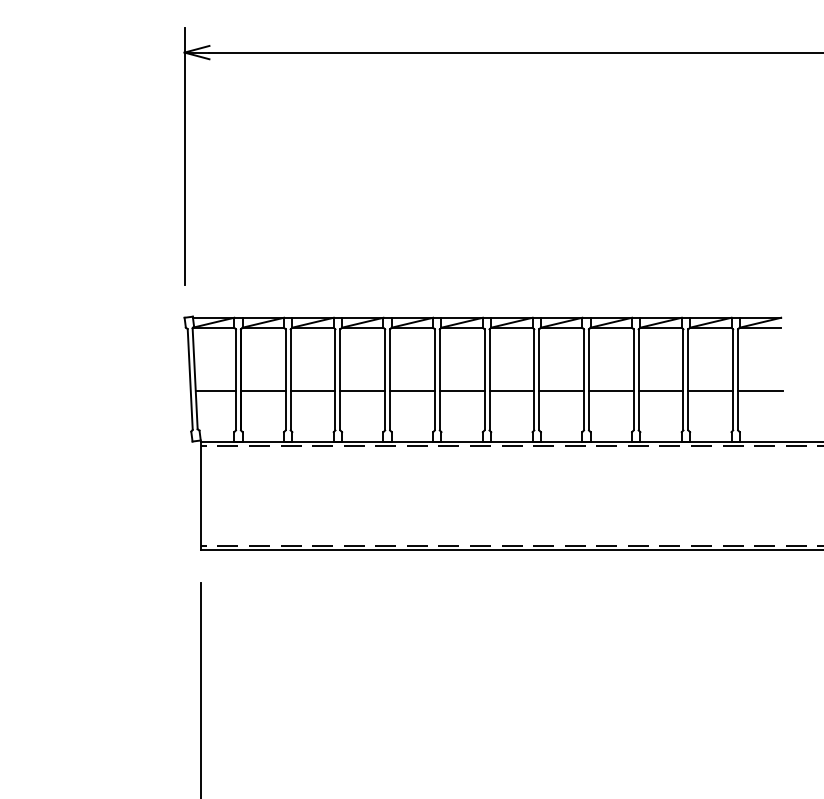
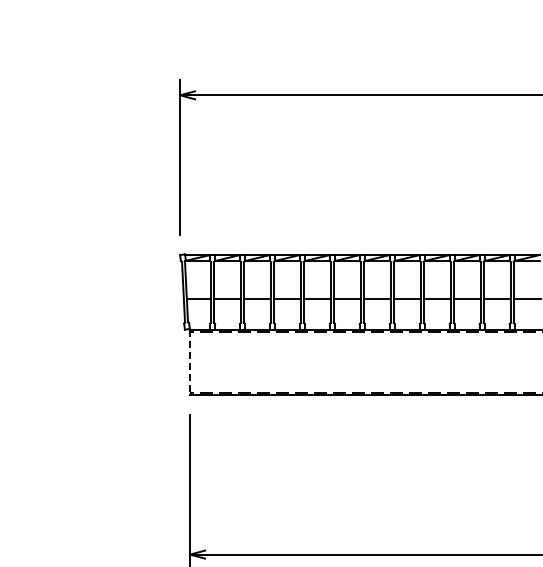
line: (201, 496) -> (190, 362), solid -> dashed

